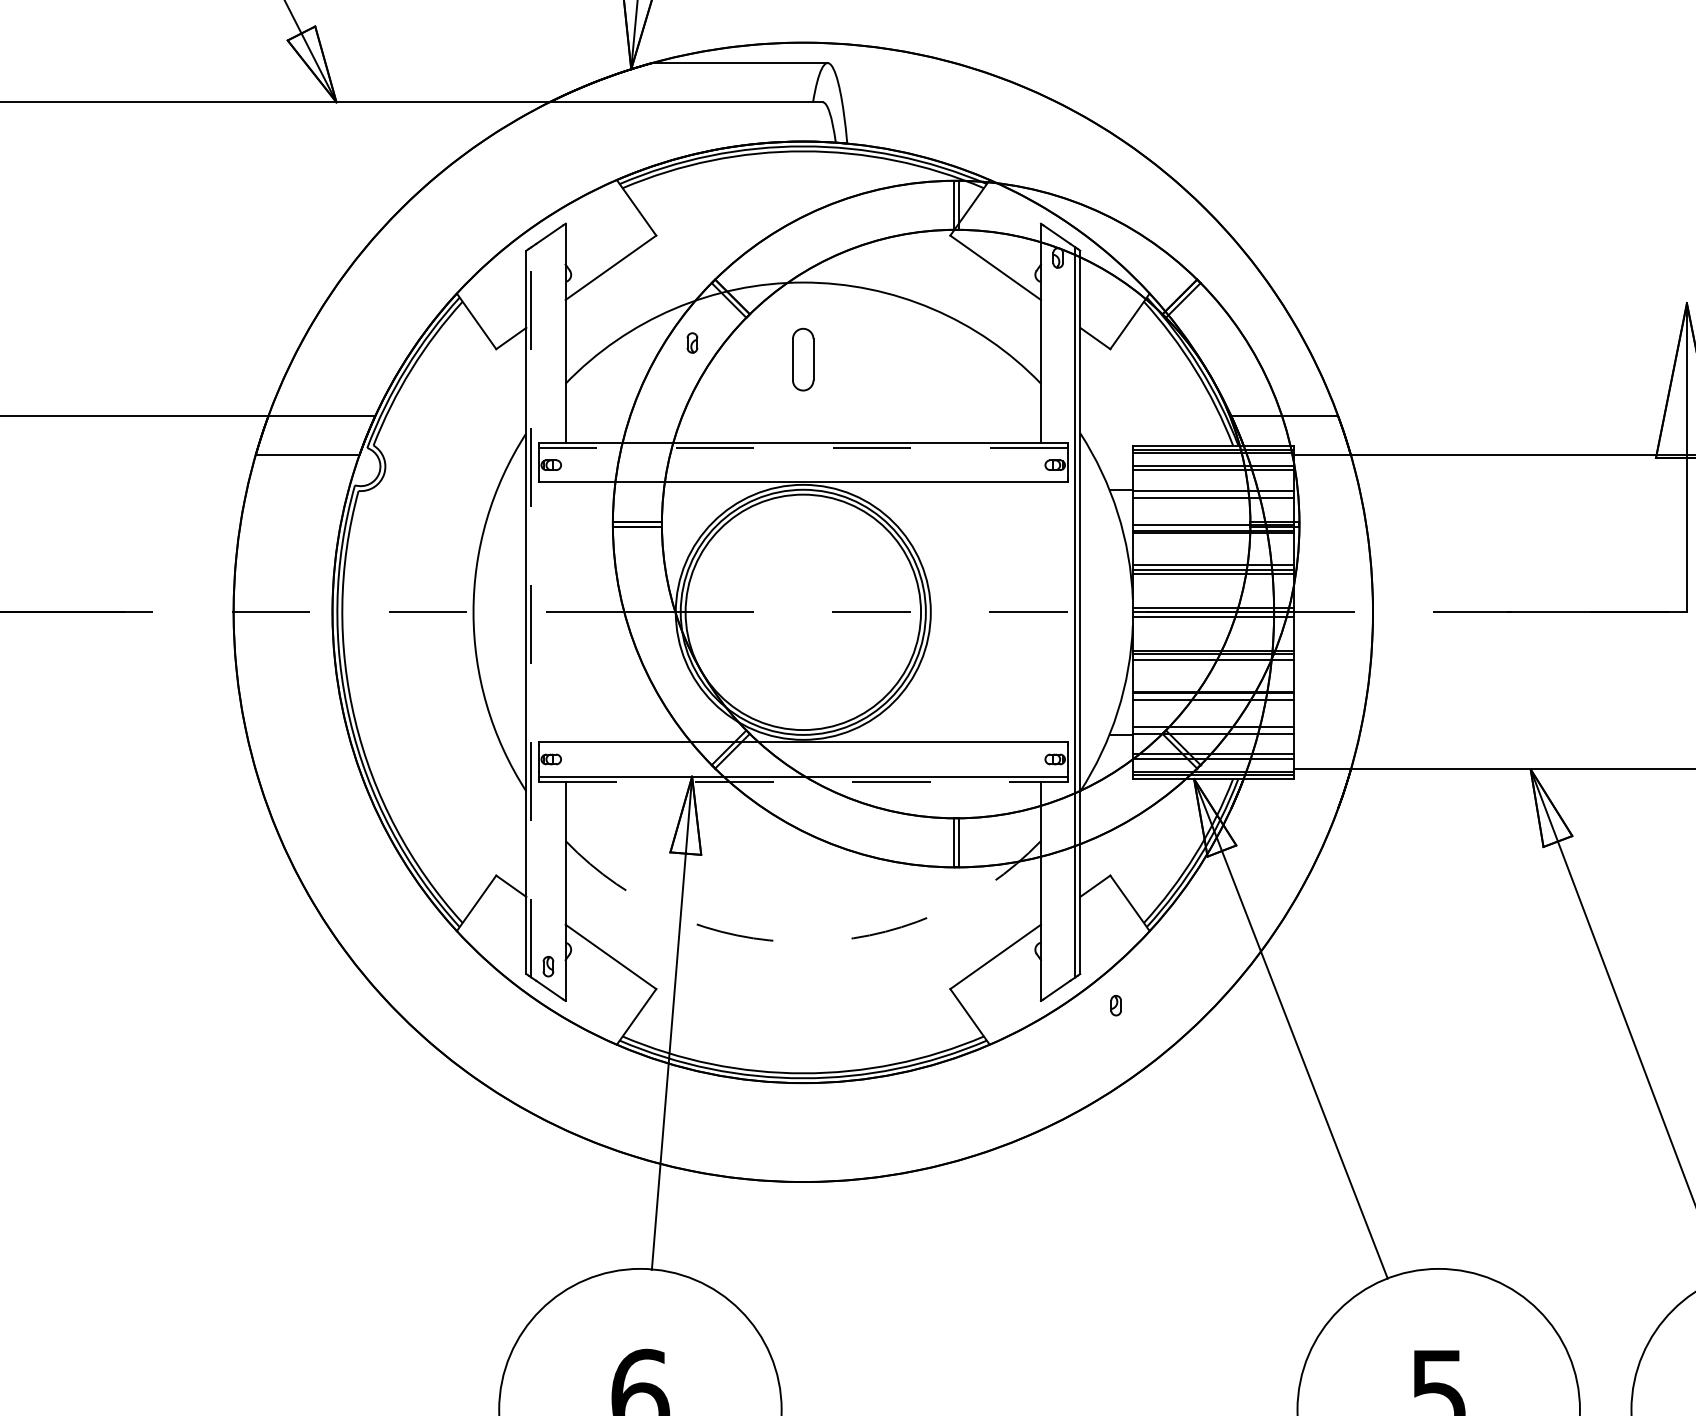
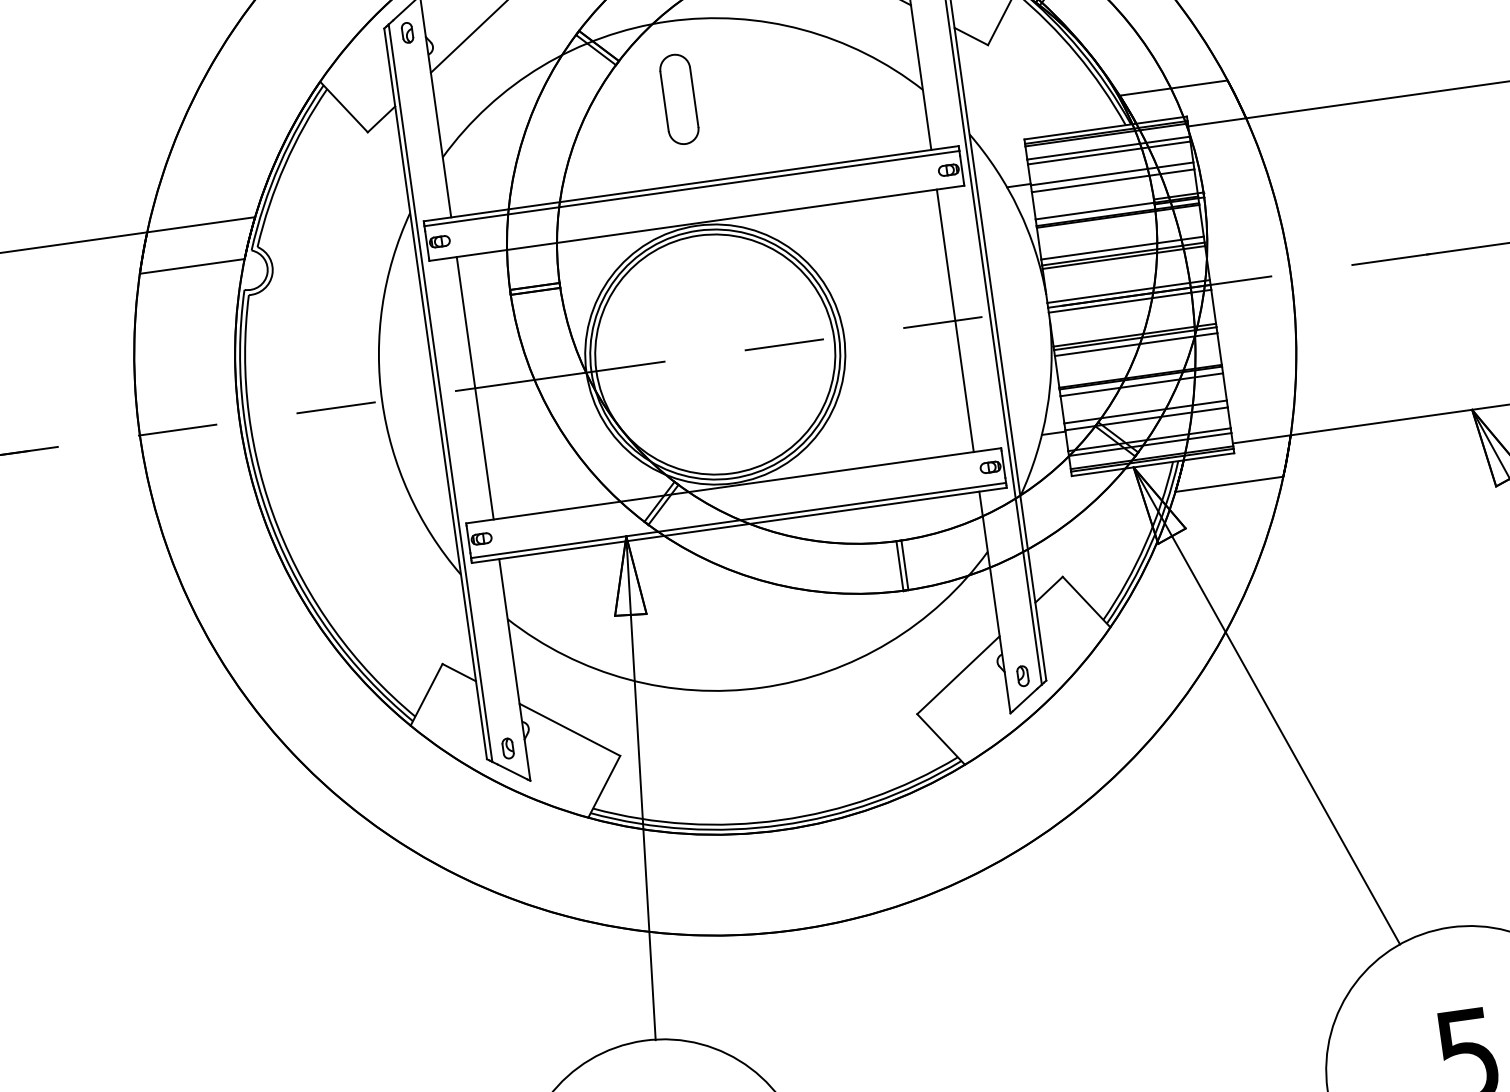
part: (692, 342) -> (407, 32), moved
part: (802, 359) -> (678, 99), size x1.43
line: (803, 448) -> (692, 189), dashed -> solid
line: (531, 611) -> (440, 392), dashed -> solid
line: (565, 612) -> (475, 388), added
line: (1041, 612) -> (955, 320), added
line: (803, 781) -> (739, 525), dashed -> solid
line: (1284, 808) -> (1229, 484), added
arc: (803, 942) -> (762, 687), dashed -> solid
part: (1115, 1005) -> (1022, 676), moved

